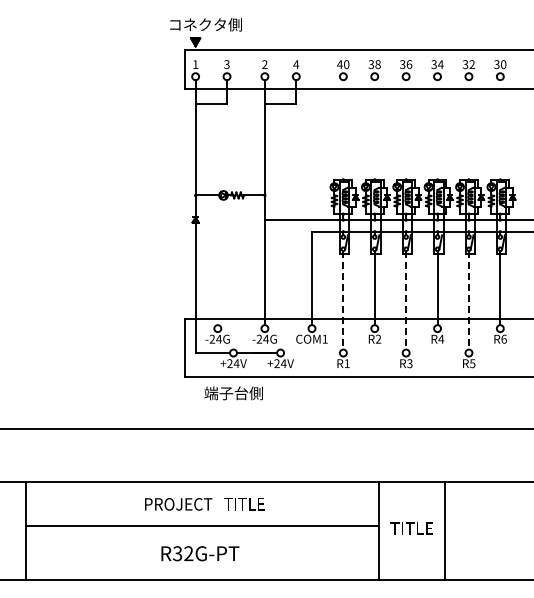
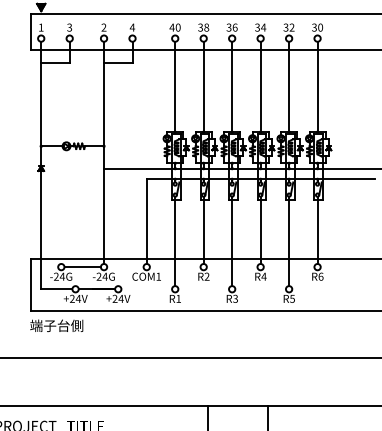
line: (343, 129) -> (175, 86), added
line: (374, 129) -> (203, 86), added
line: (406, 129) -> (232, 86), added
line: (437, 129) -> (260, 86), added
line: (468, 129) -> (288, 86), added
line: (500, 129) -> (317, 86), added
line: (343, 300) -> (175, 241), dashed -> solid
line: (406, 300) -> (232, 241), dashed -> solid
line: (468, 300) -> (288, 241), dashed -> solid
line: (241, 328) -> (82, 266), added
text: (233, 393) -> (56, 325), moved

